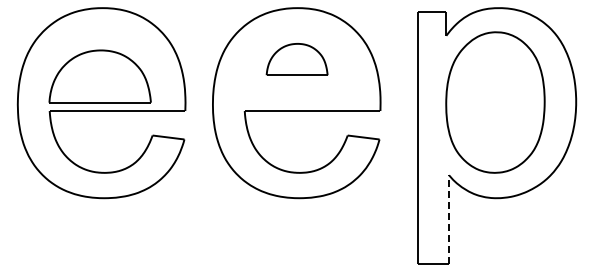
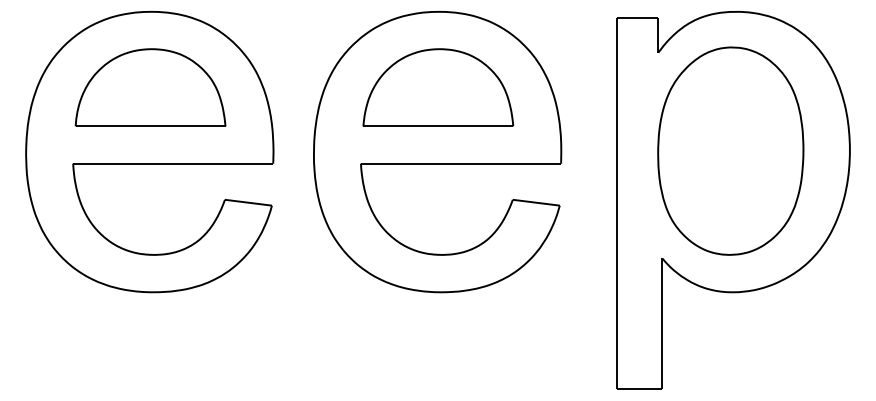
part: (296, 59) -> (437, 87), size x1.67
part: (99, 76) -> (149, 87), moved
line: (449, 219) -> (662, 323), dashed -> solid

